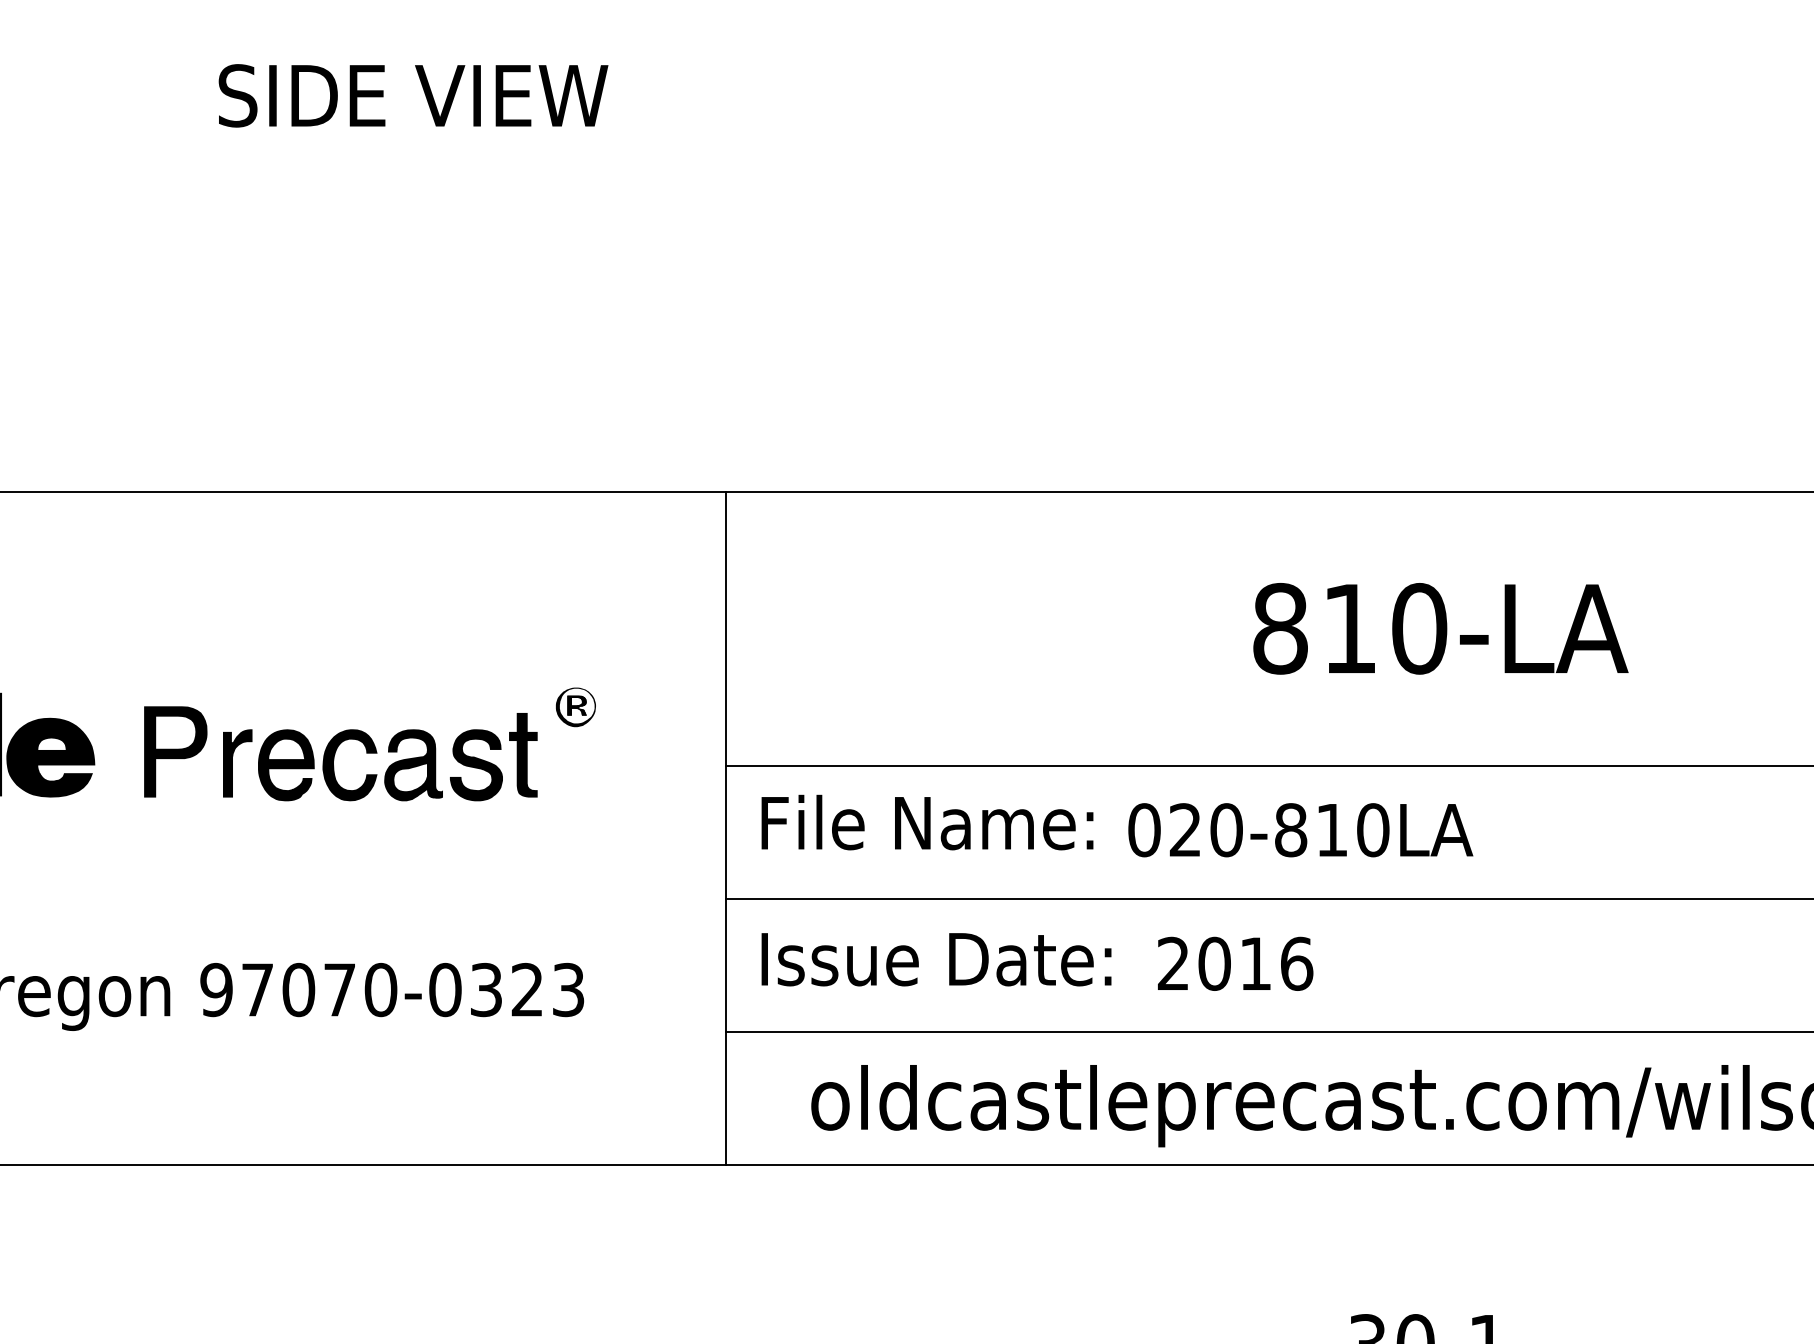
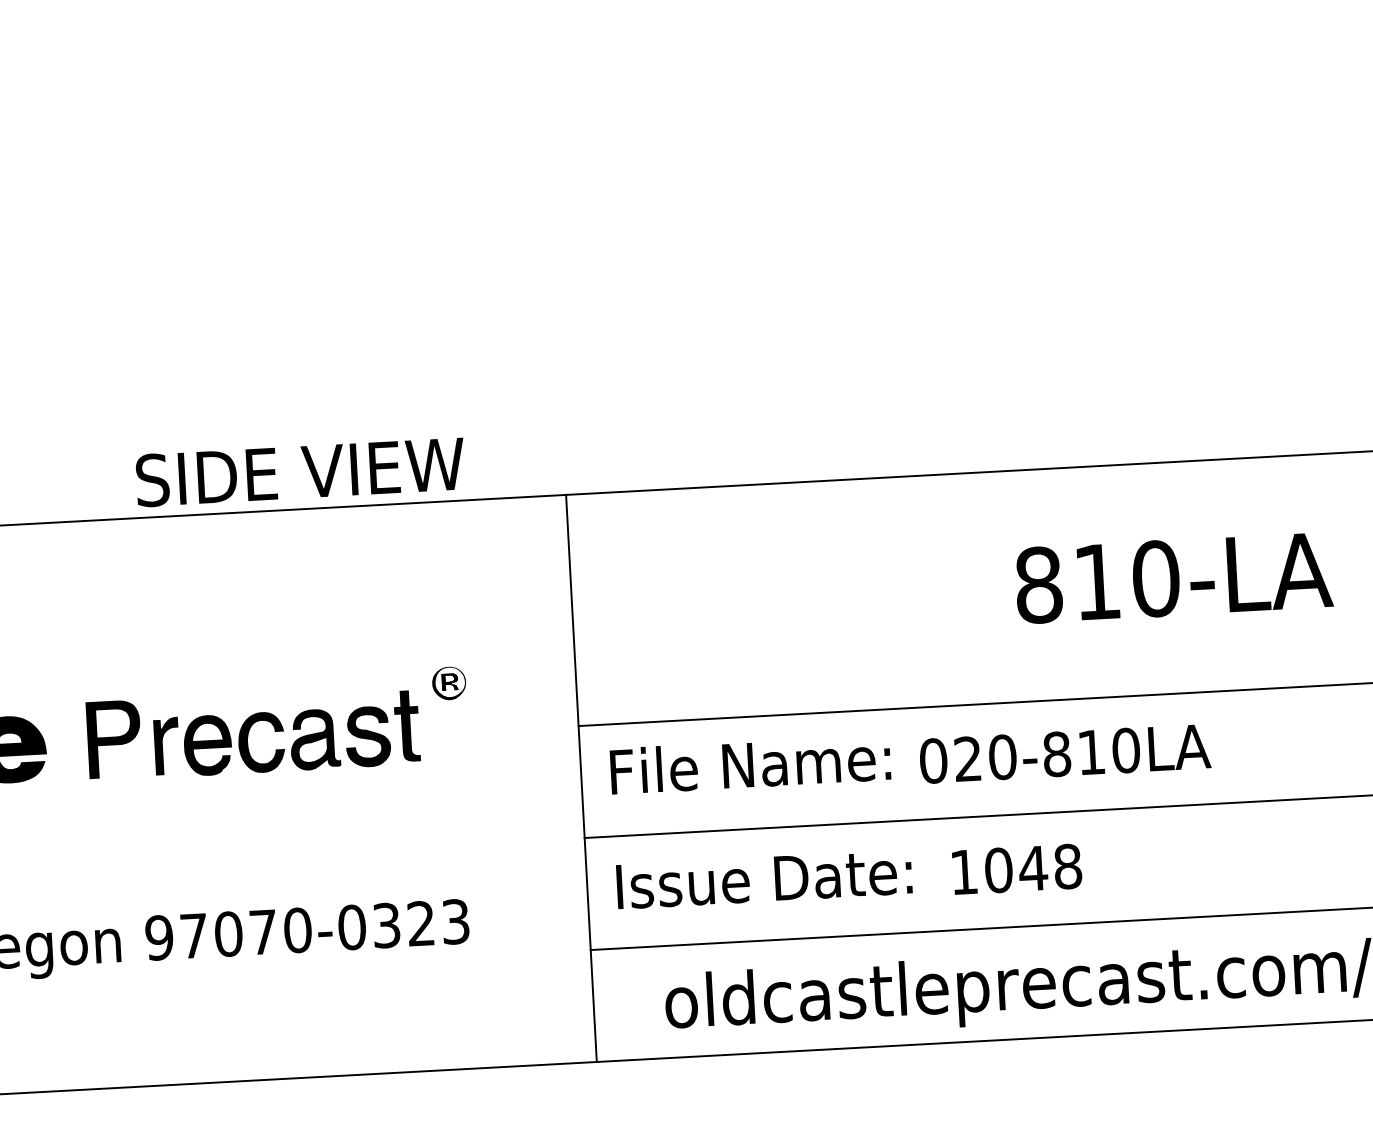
text: (413, 95) -> (300, 472), moved
text: (1235, 963) -> (1016, 869), 2016 -> 1048

